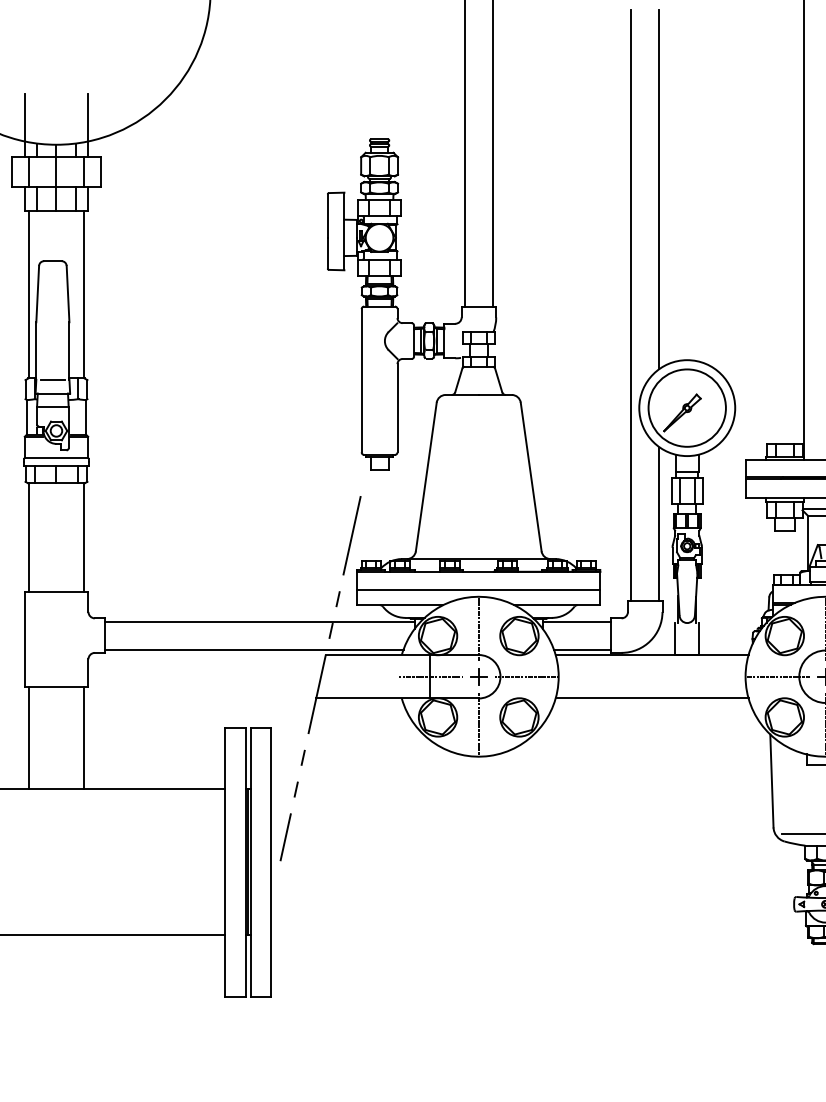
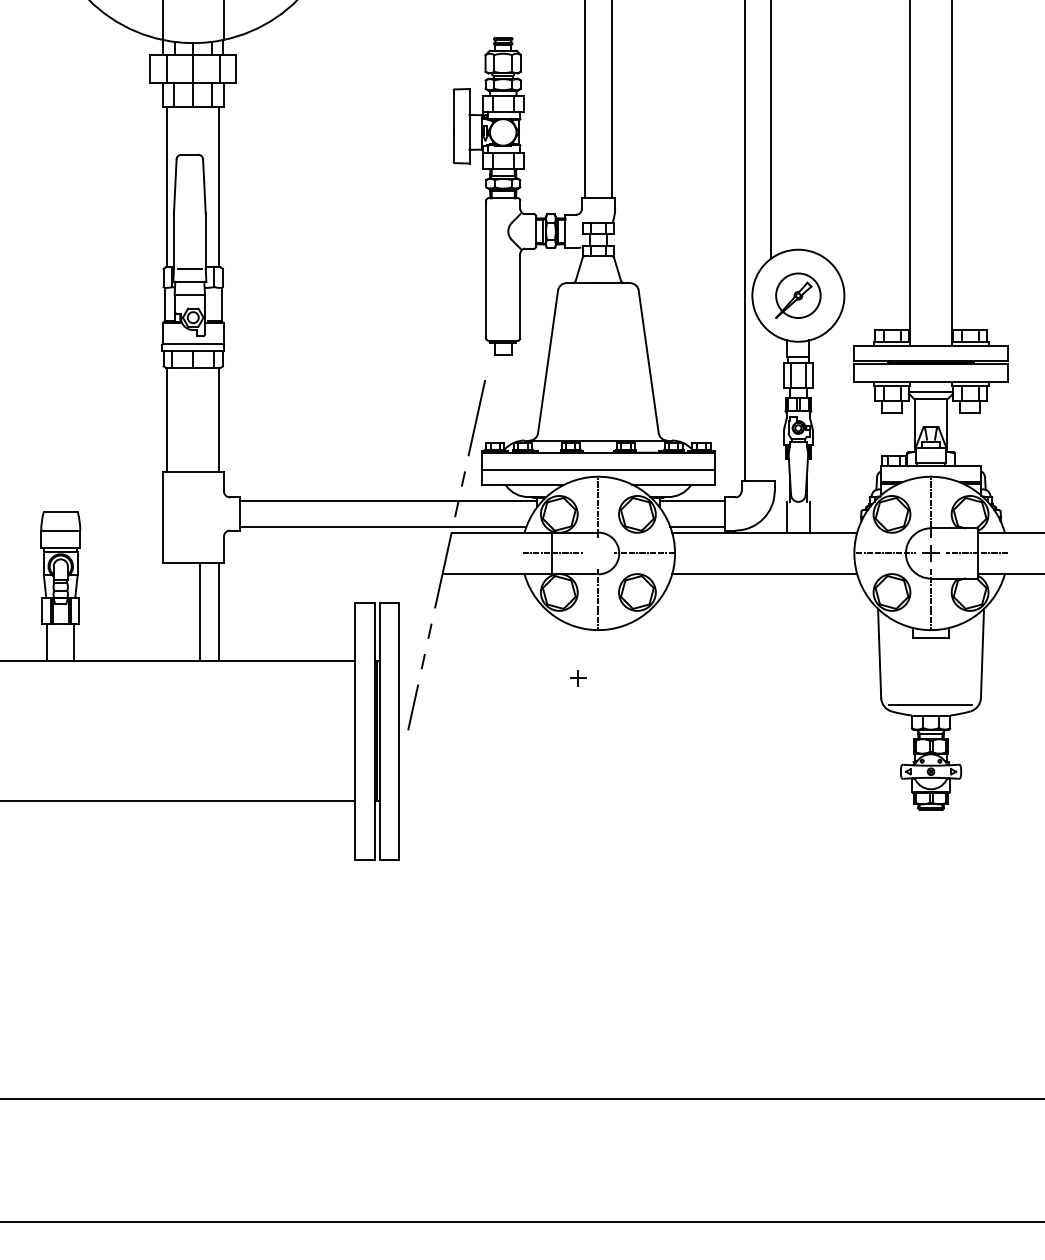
circle: (687, 407) -> (798, 295), size x0.6
line: (659, 524) -> (771, 407), removed
part: (478, 676) -> (578, 678), moved
line: (29, 738) -> (200, 612), moved

